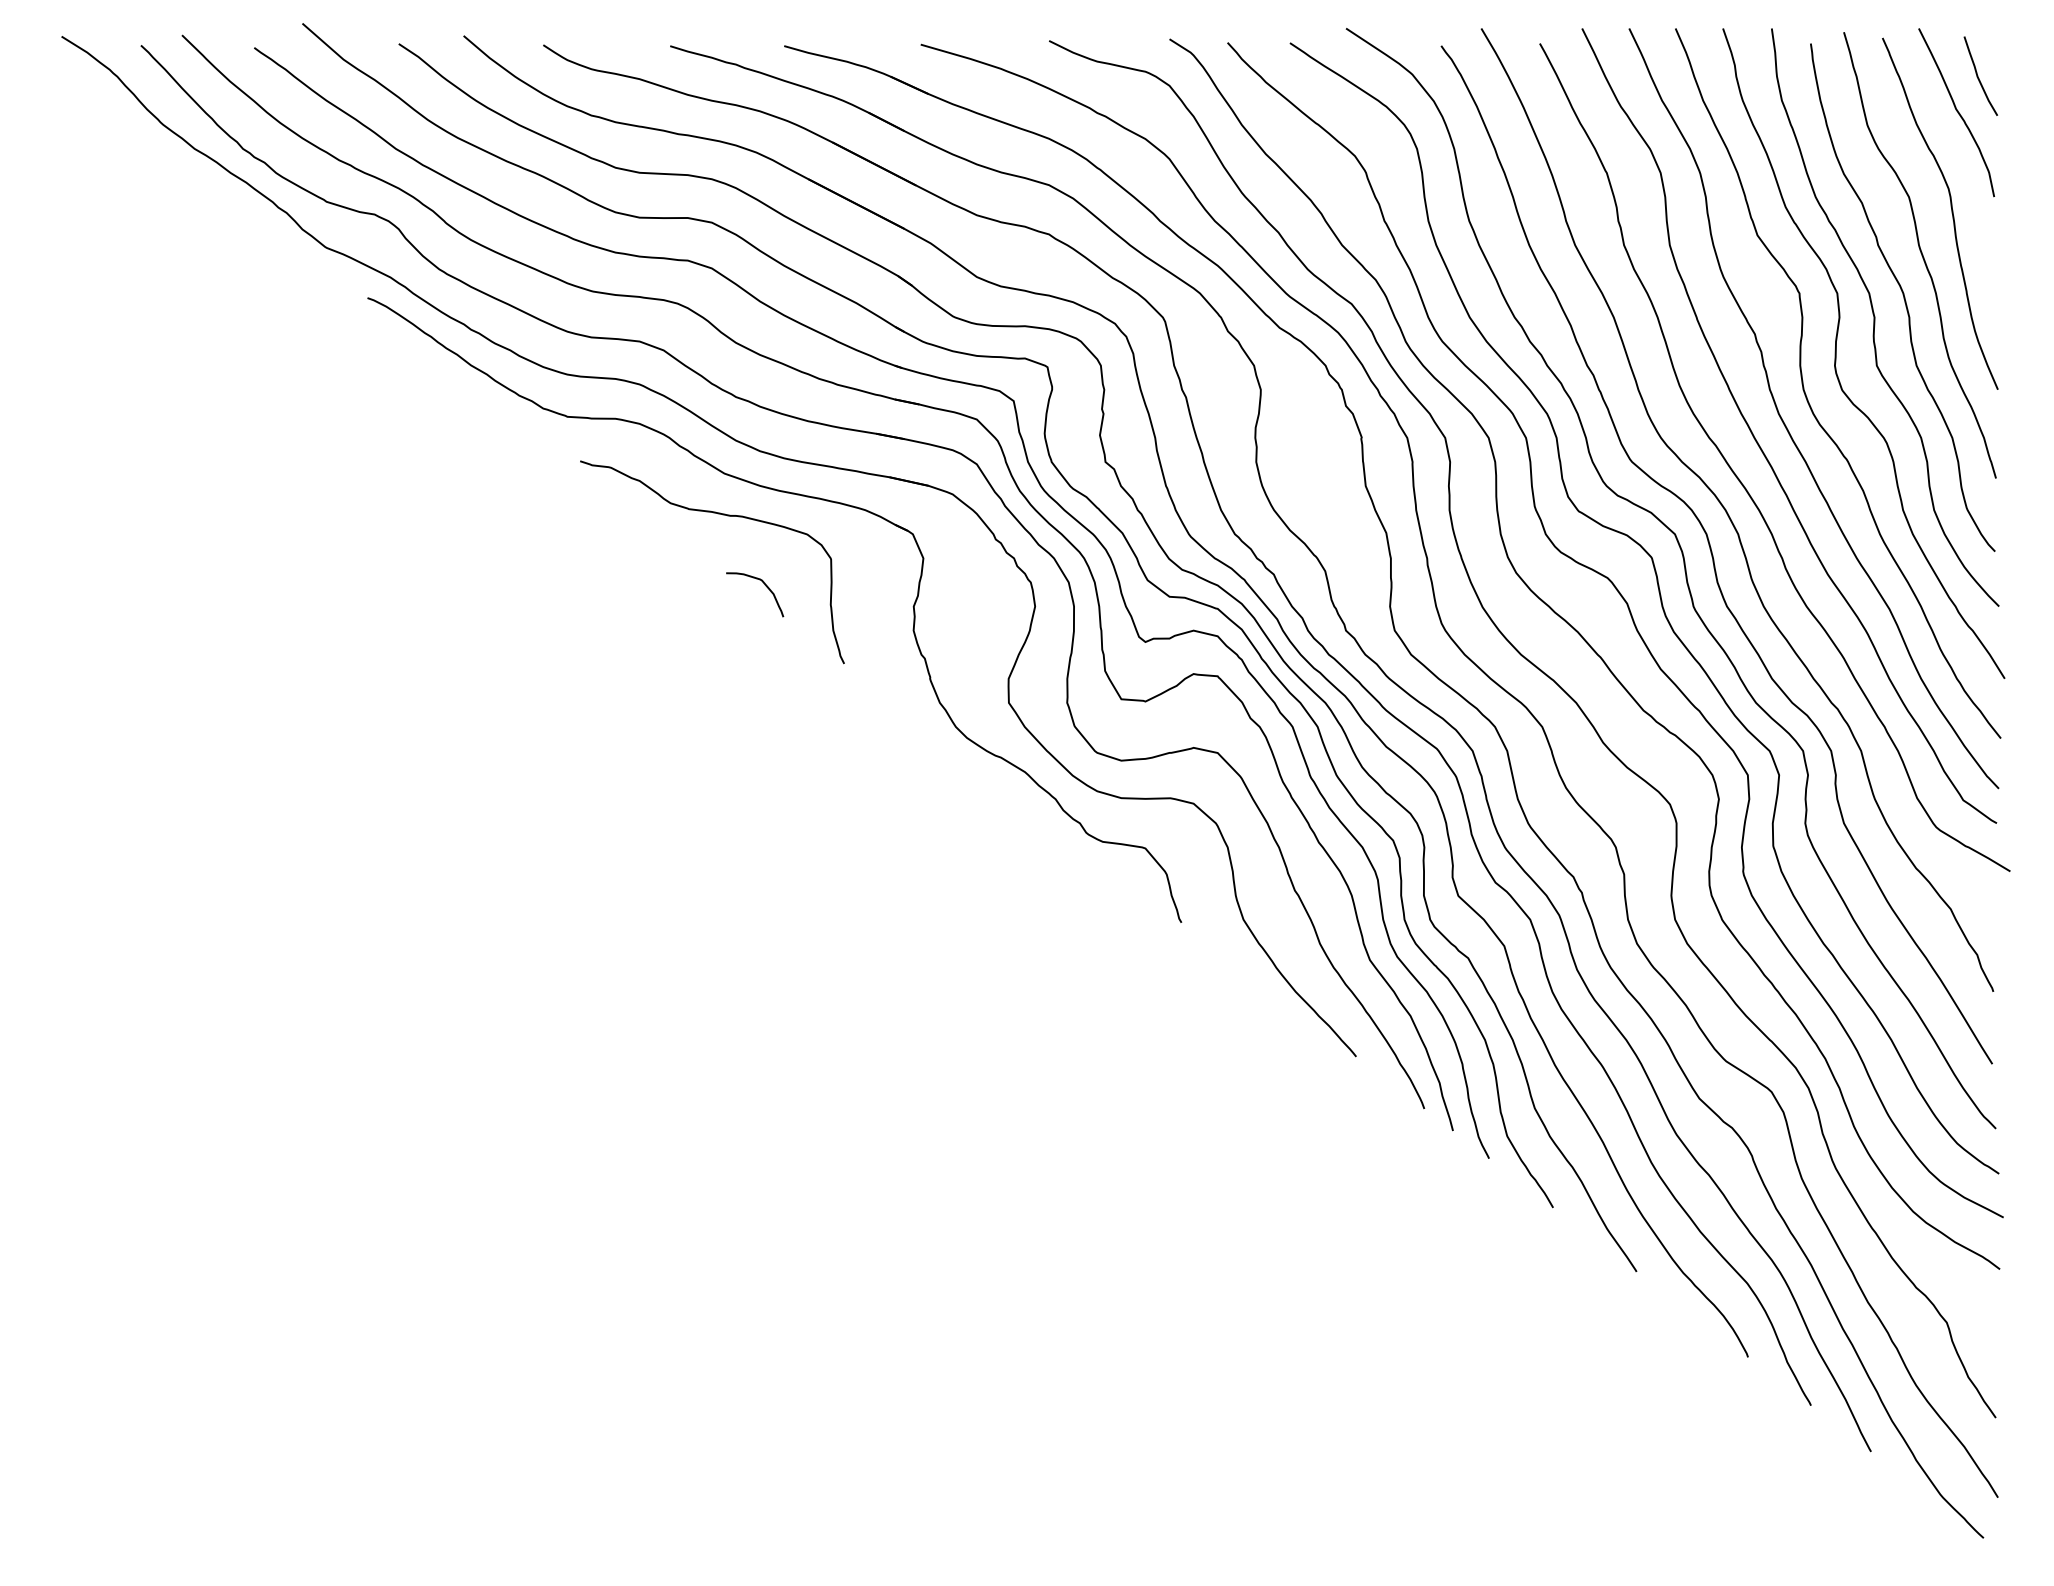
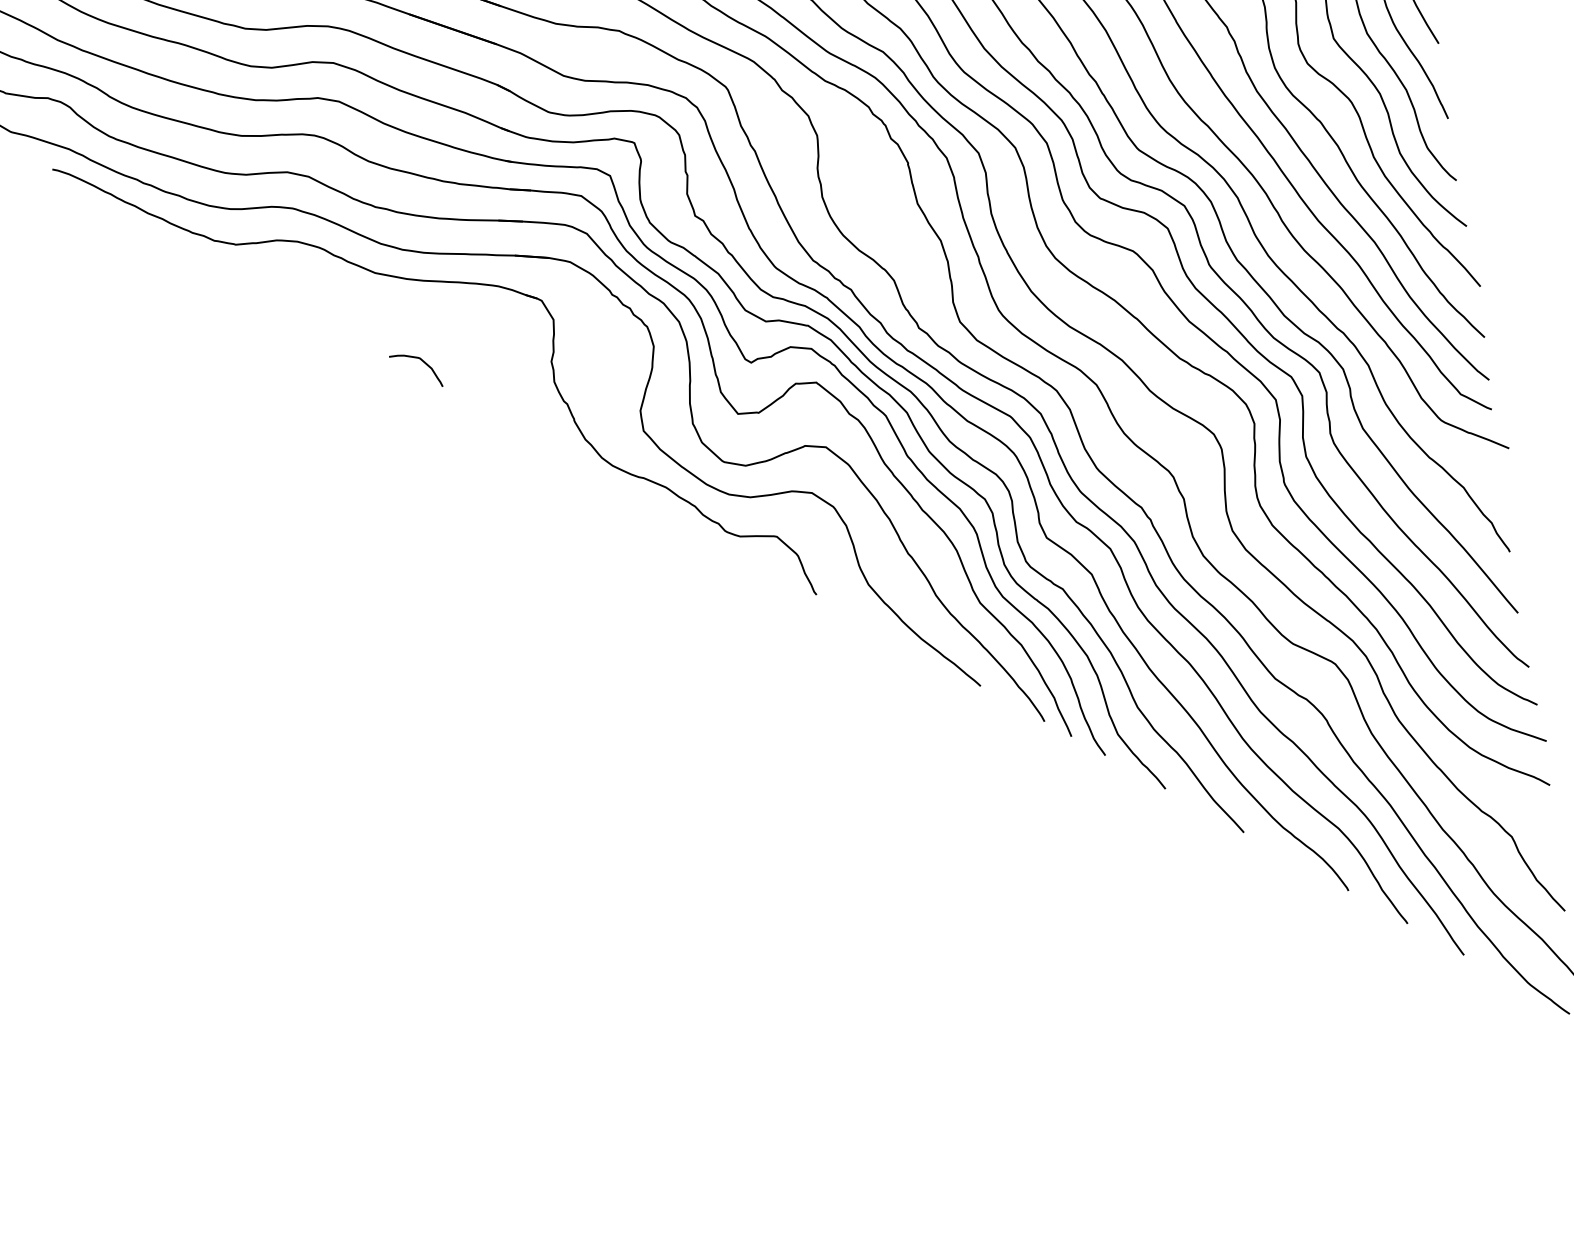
curve: (722, 515) -> (378, 308), removed

